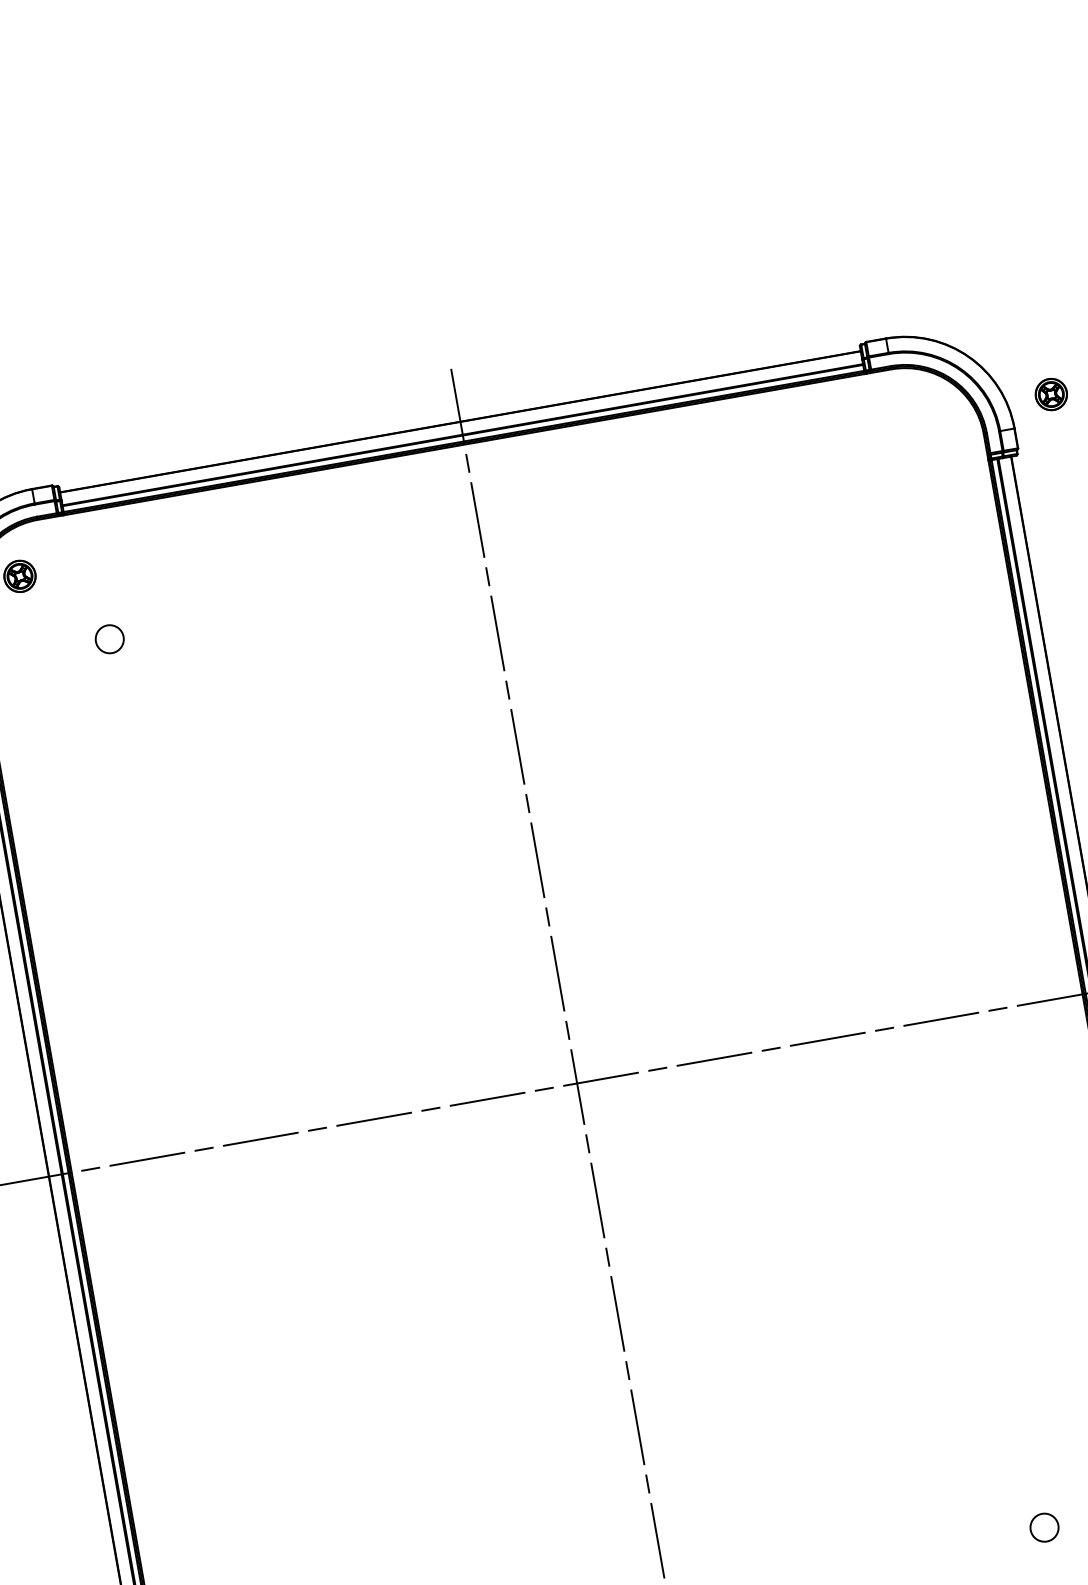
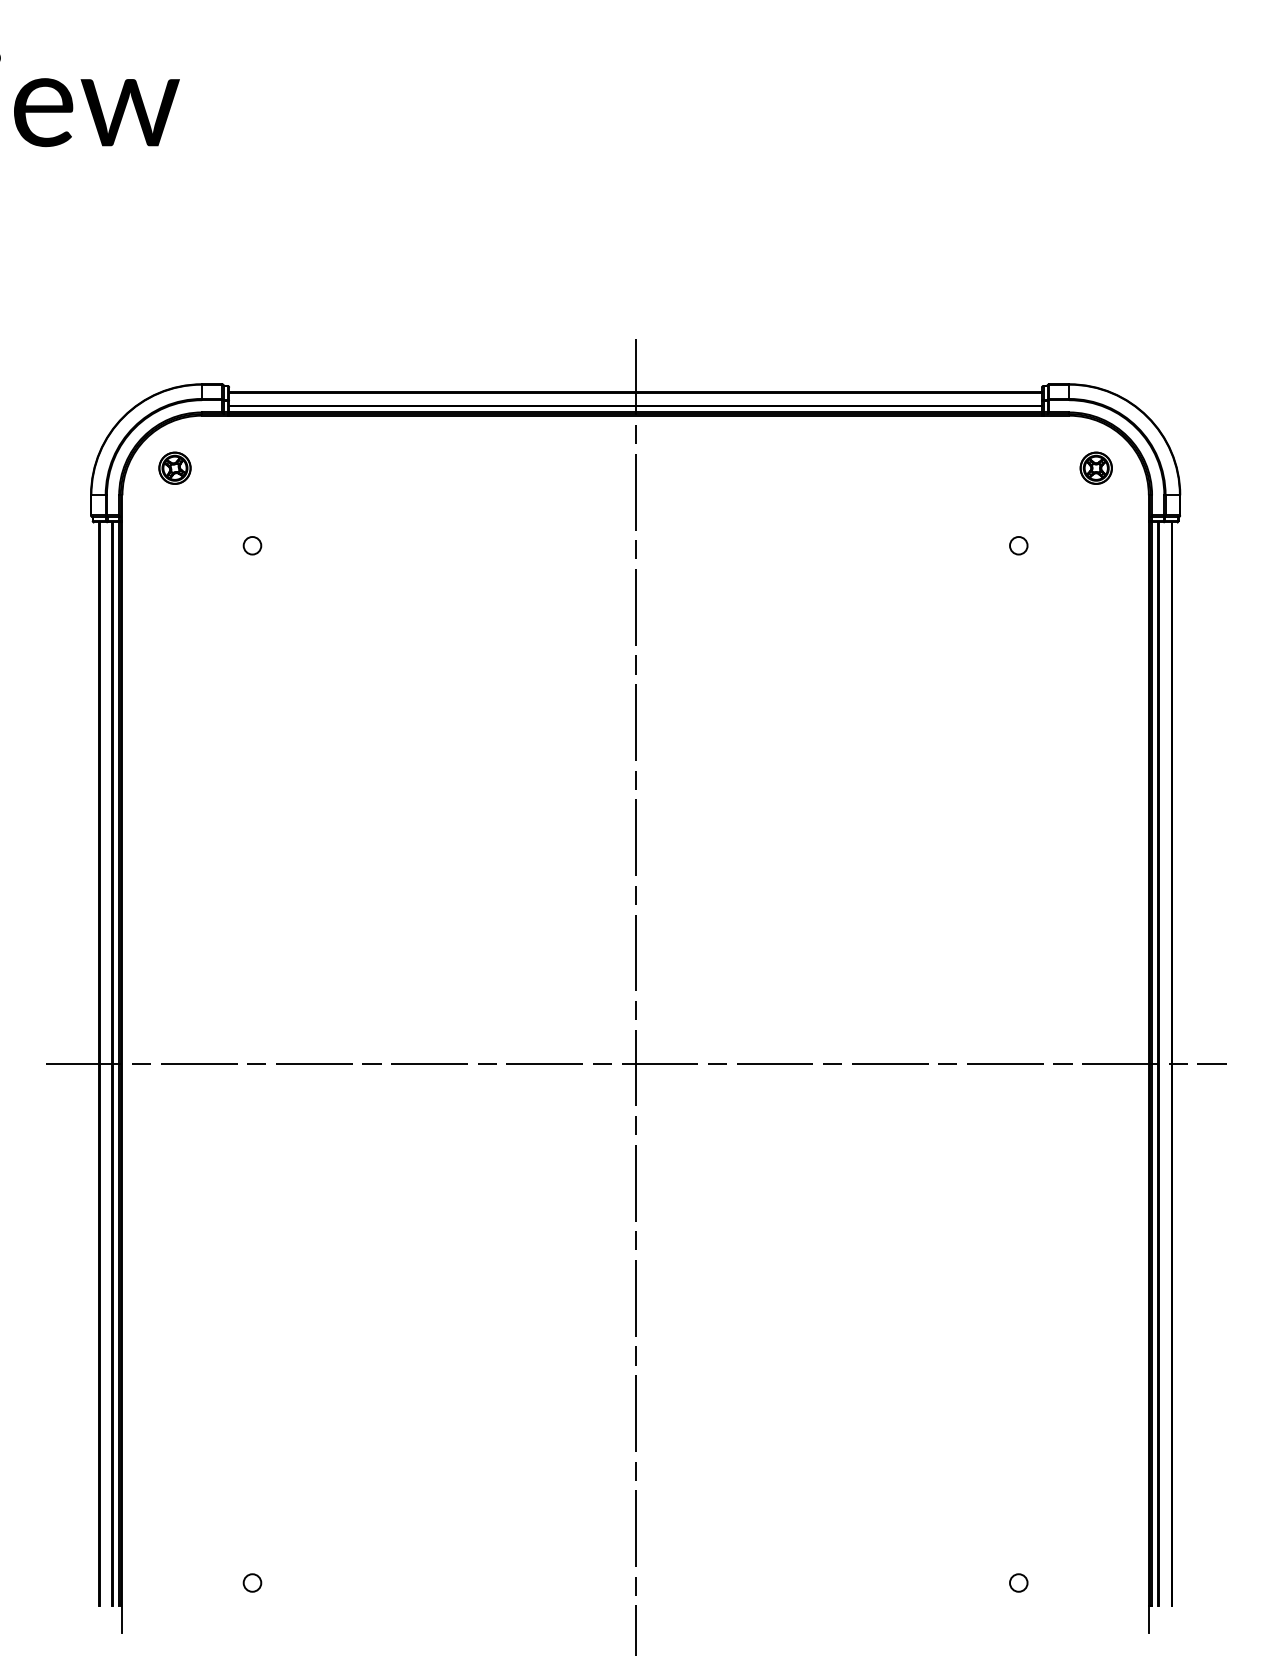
part: (1050, 393) -> (1095, 467), moved
circle: (864, 505) -> (1018, 545), added
circle: (109, 639) -> (252, 545), size x0.62
circle: (1044, 1527) -> (1018, 1582), size x0.62

